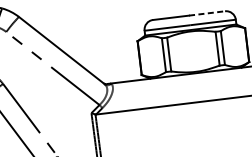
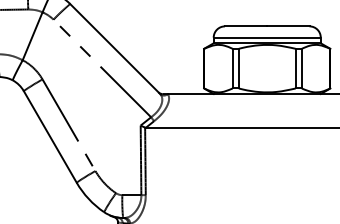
line: (207, 13) -> (288, 26), dashed -> solid

